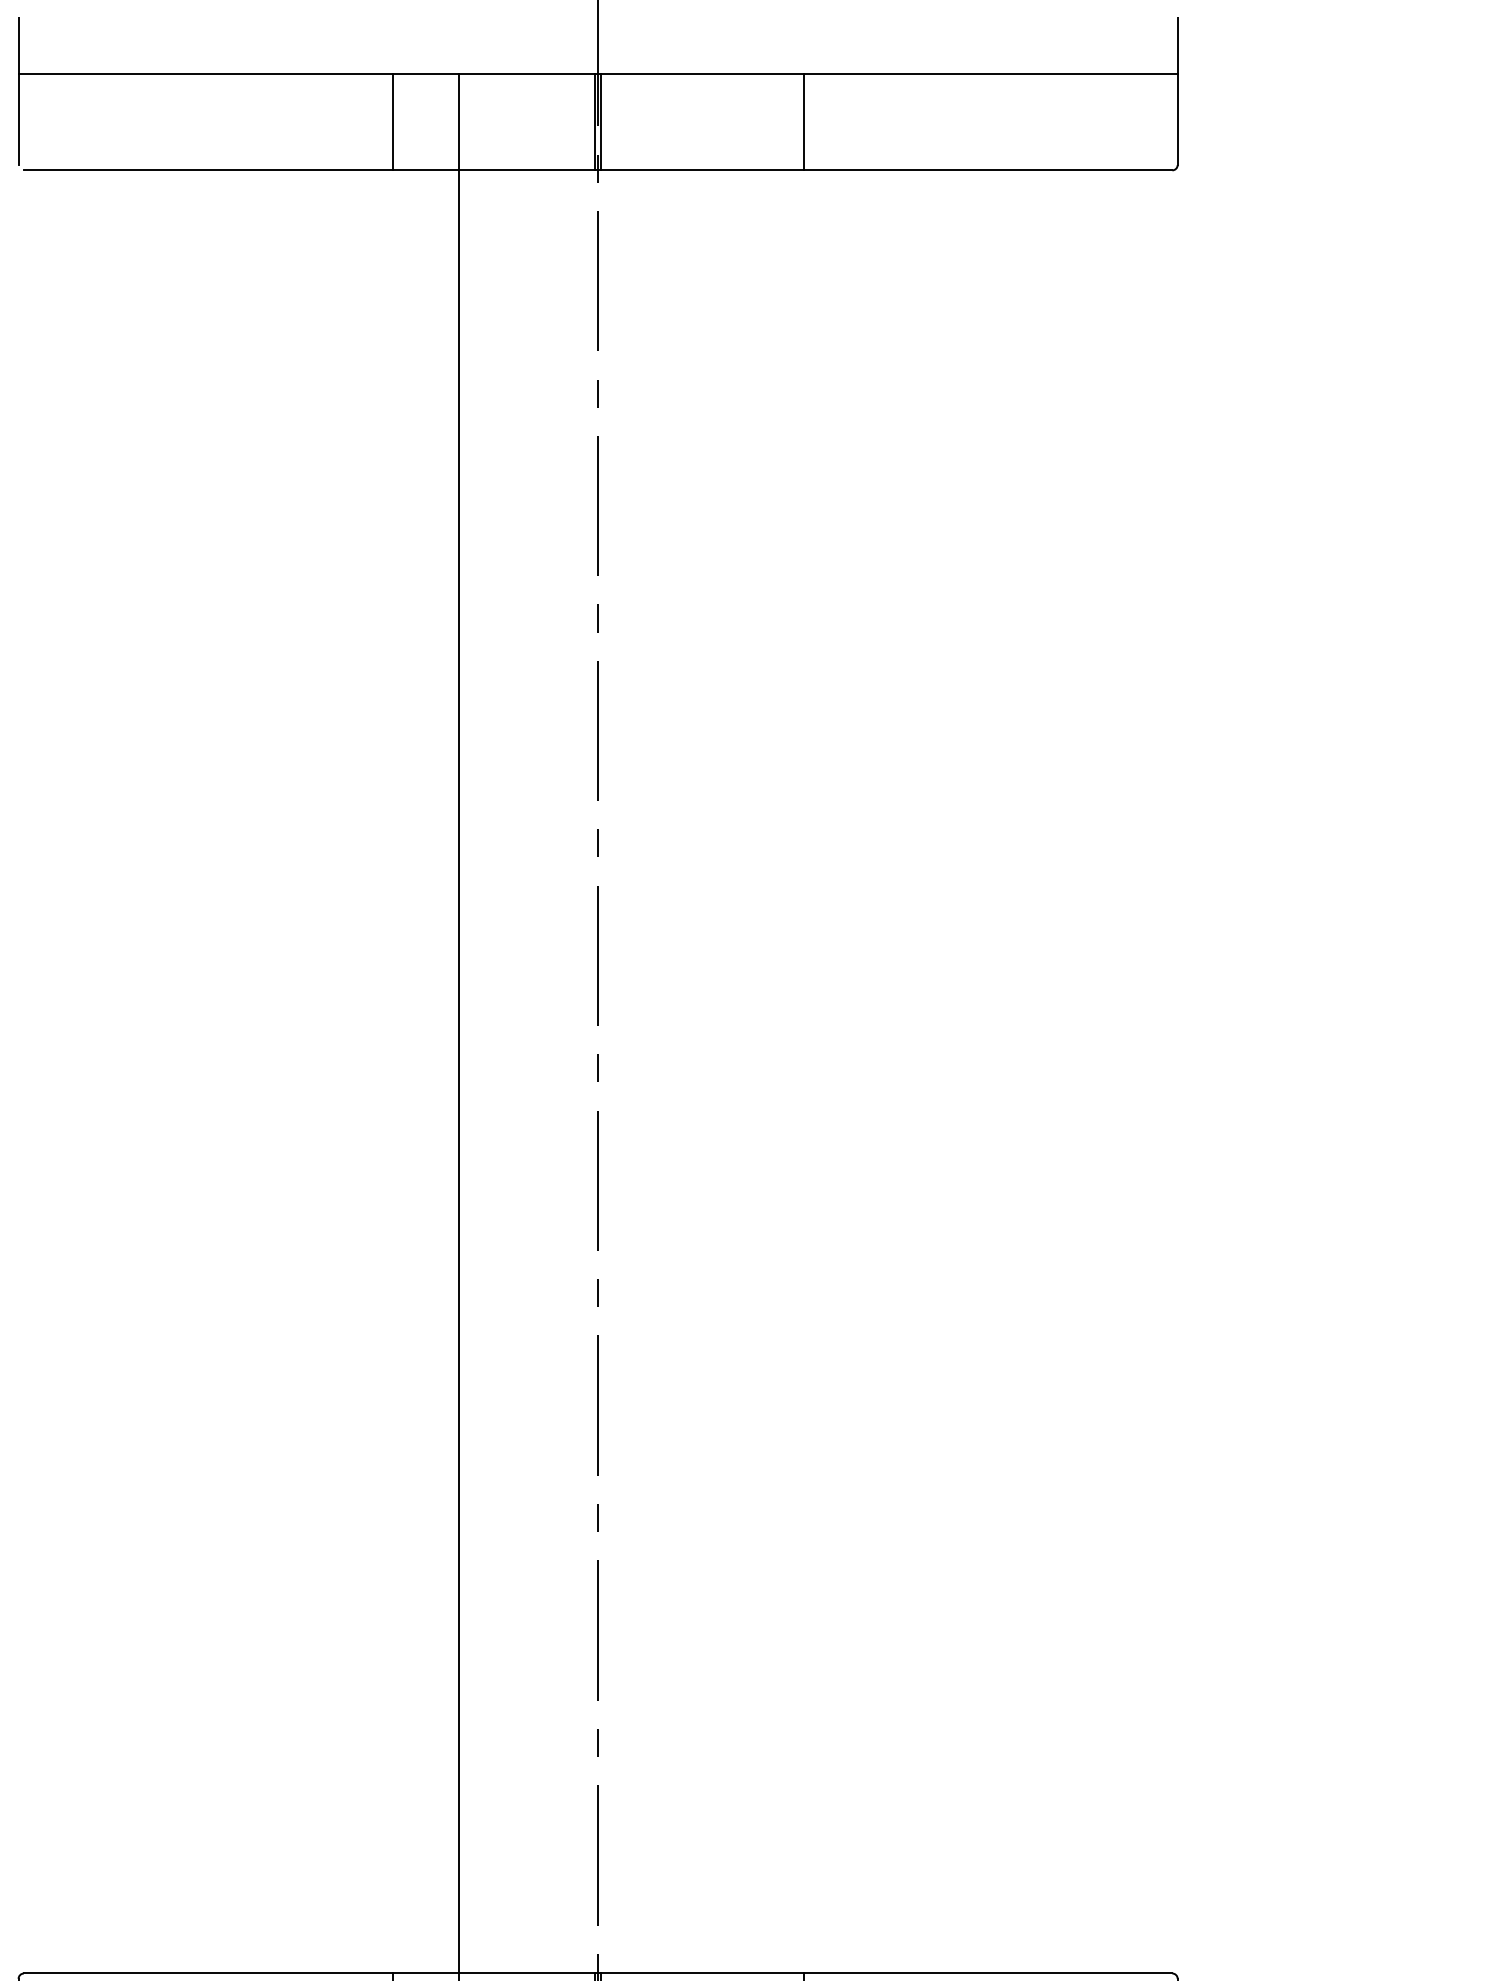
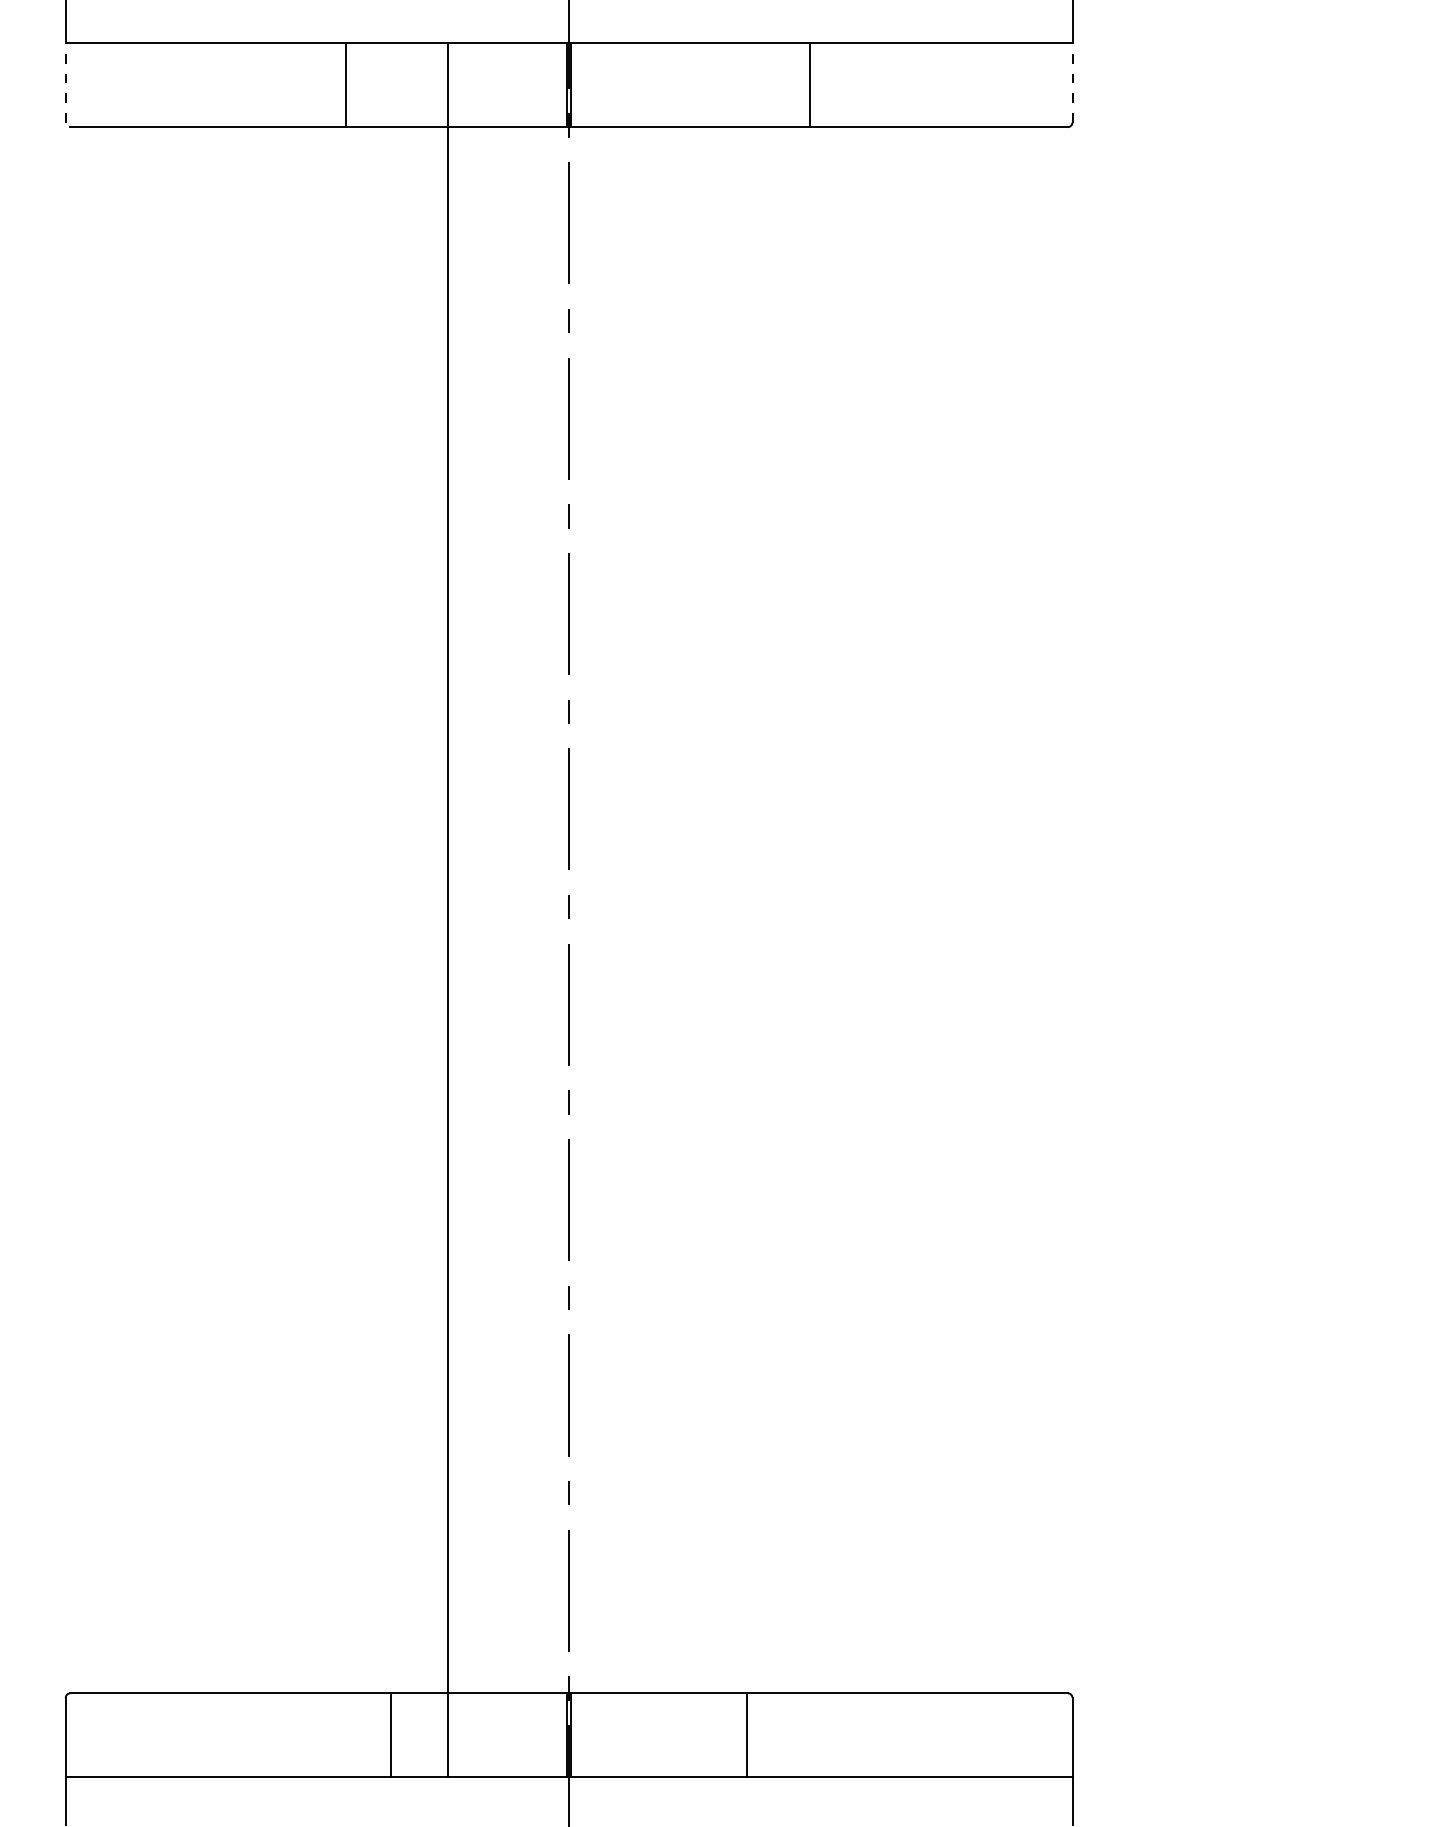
line: (18, 118) -> (65, 82), solid -> dashed
line: (1177, 118) -> (1072, 82), solid -> dashed
line: (392, 122) -> (345, 85), moved
line: (803, 122) -> (810, 85), moved

